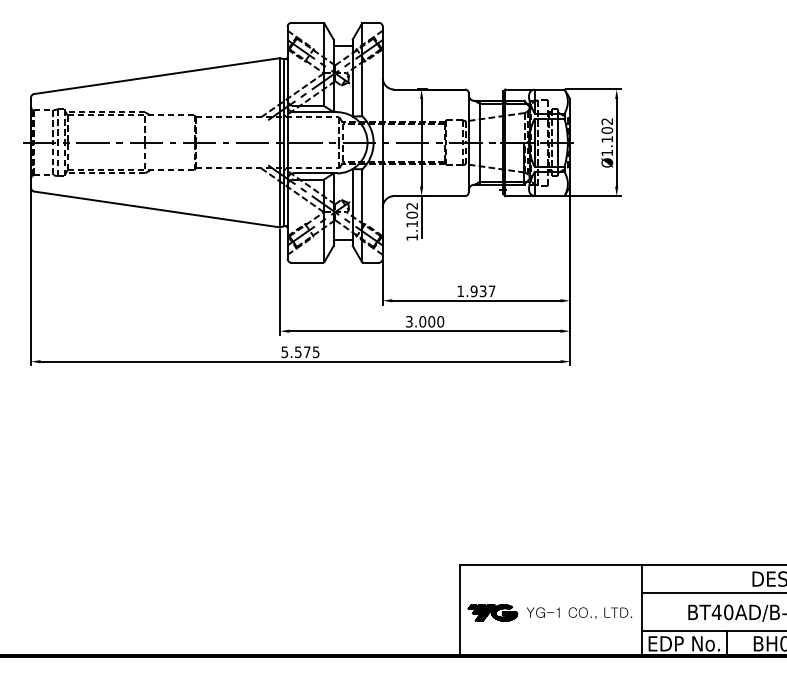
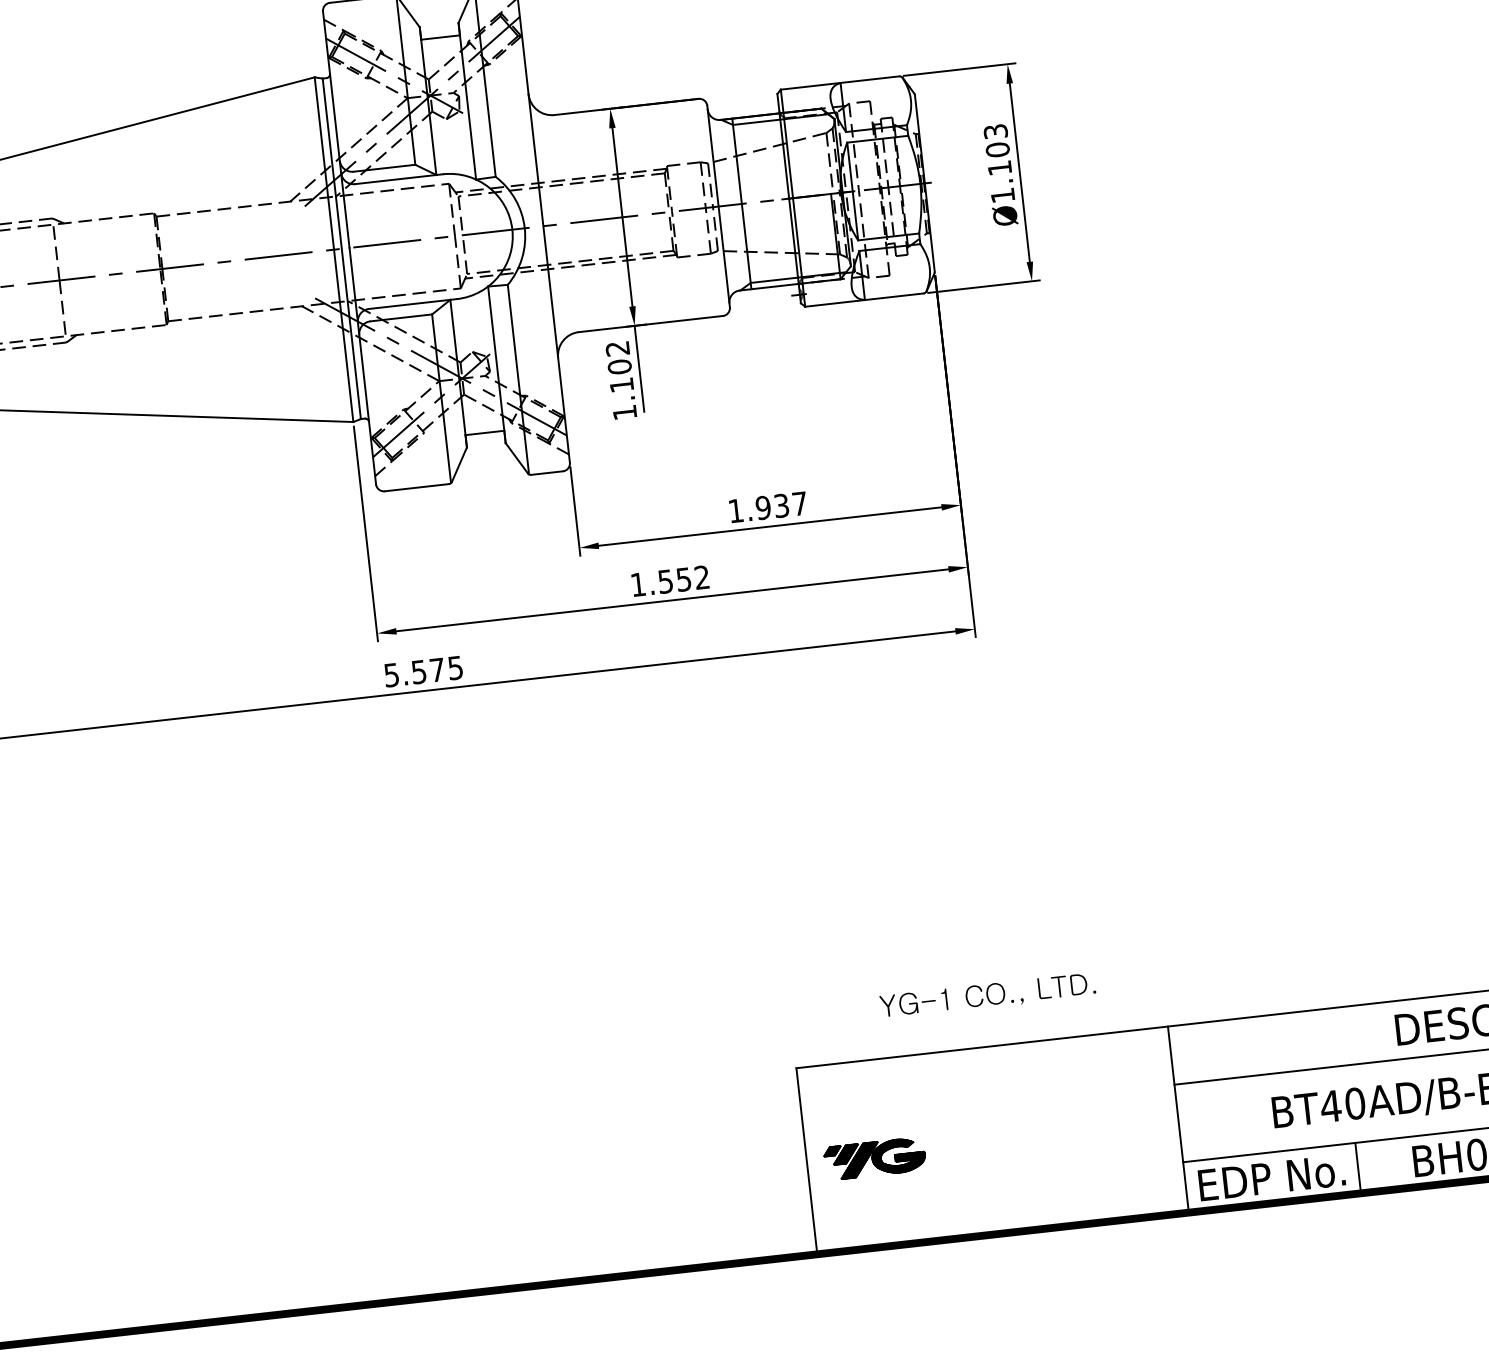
text: (607, 121) -> (996, 131), Ø1.102 -> Ø1.103
text: (425, 321) -> (671, 580), 3.000 -> 1.552
text: (579, 612) -> (987, 994), moved

